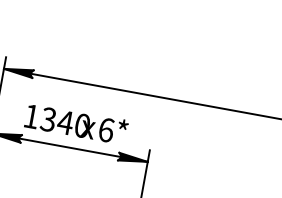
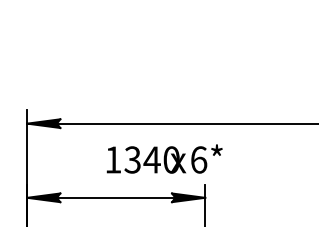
text: (76, 123) -> (164, 158), moved

